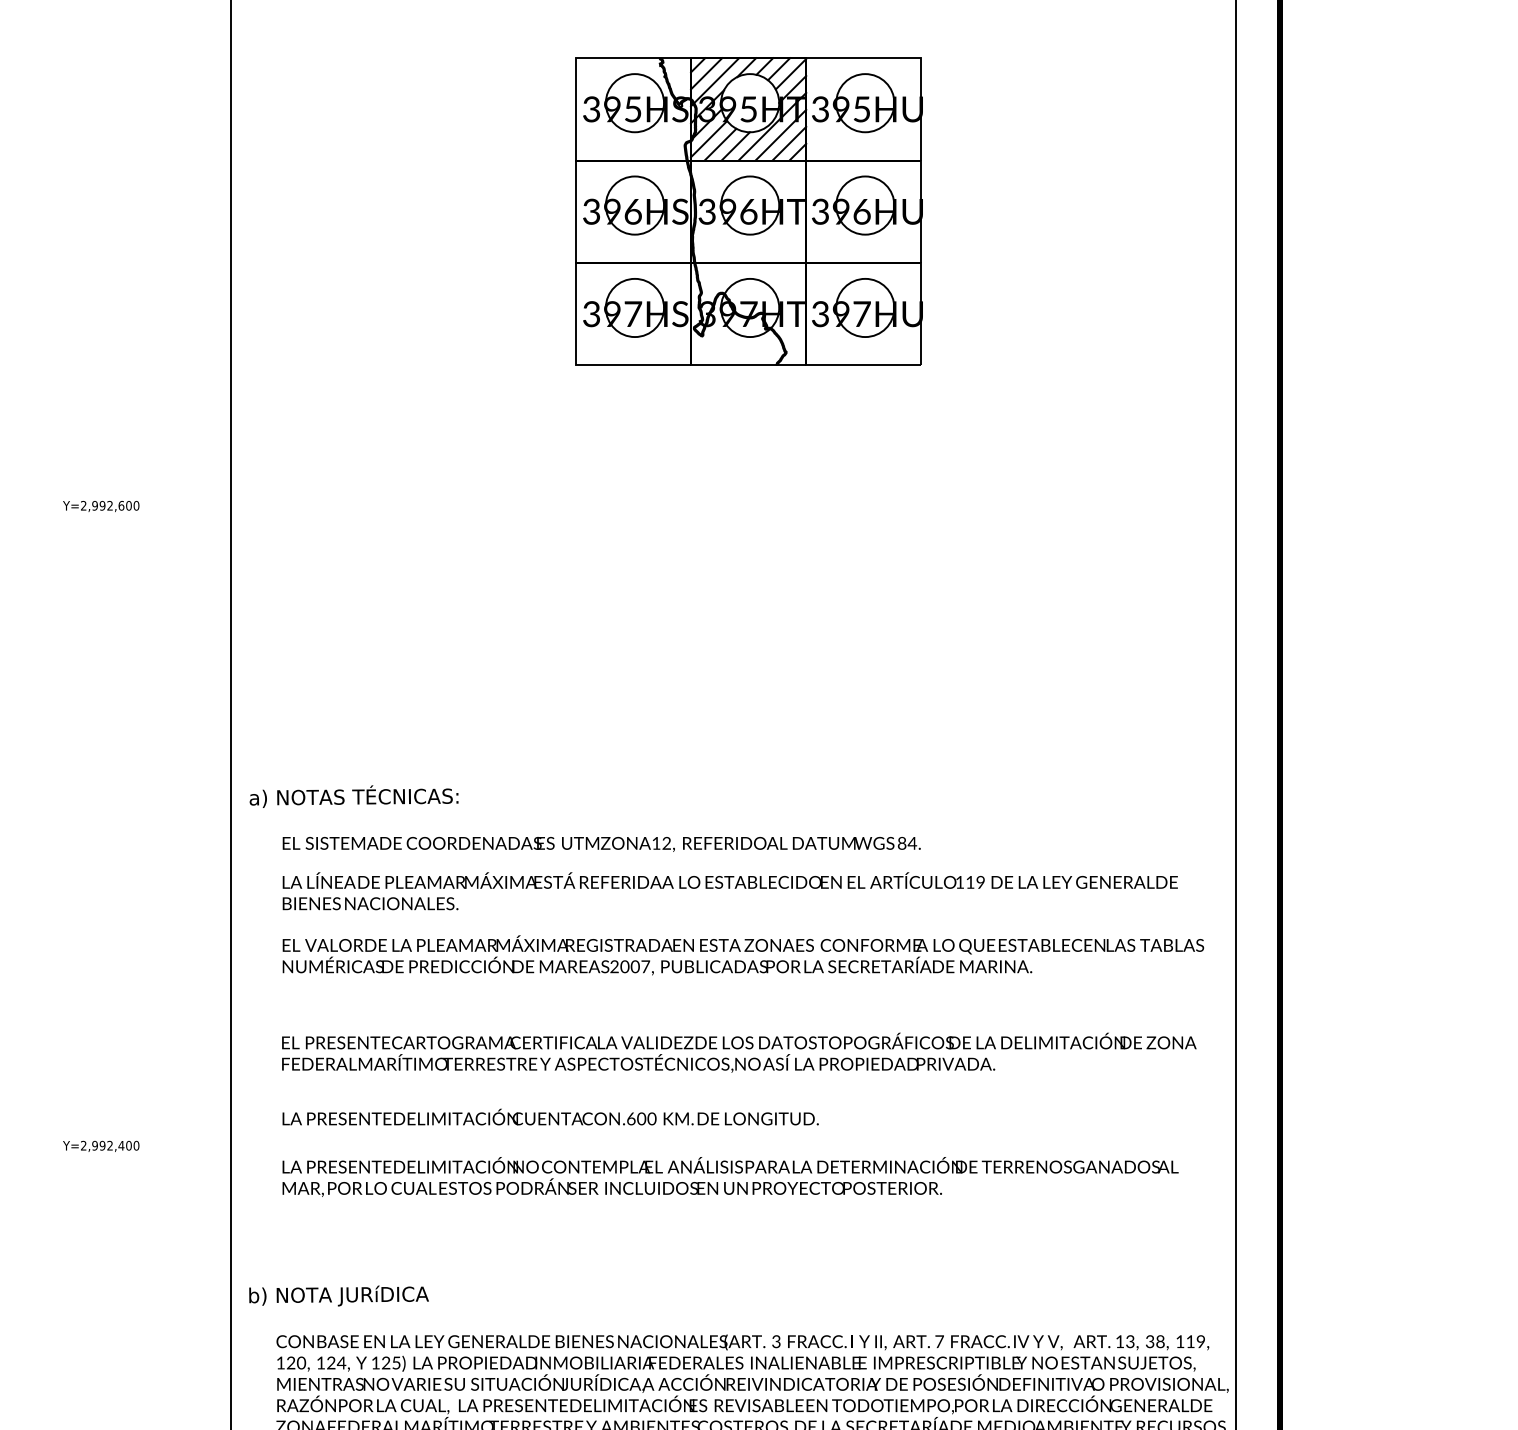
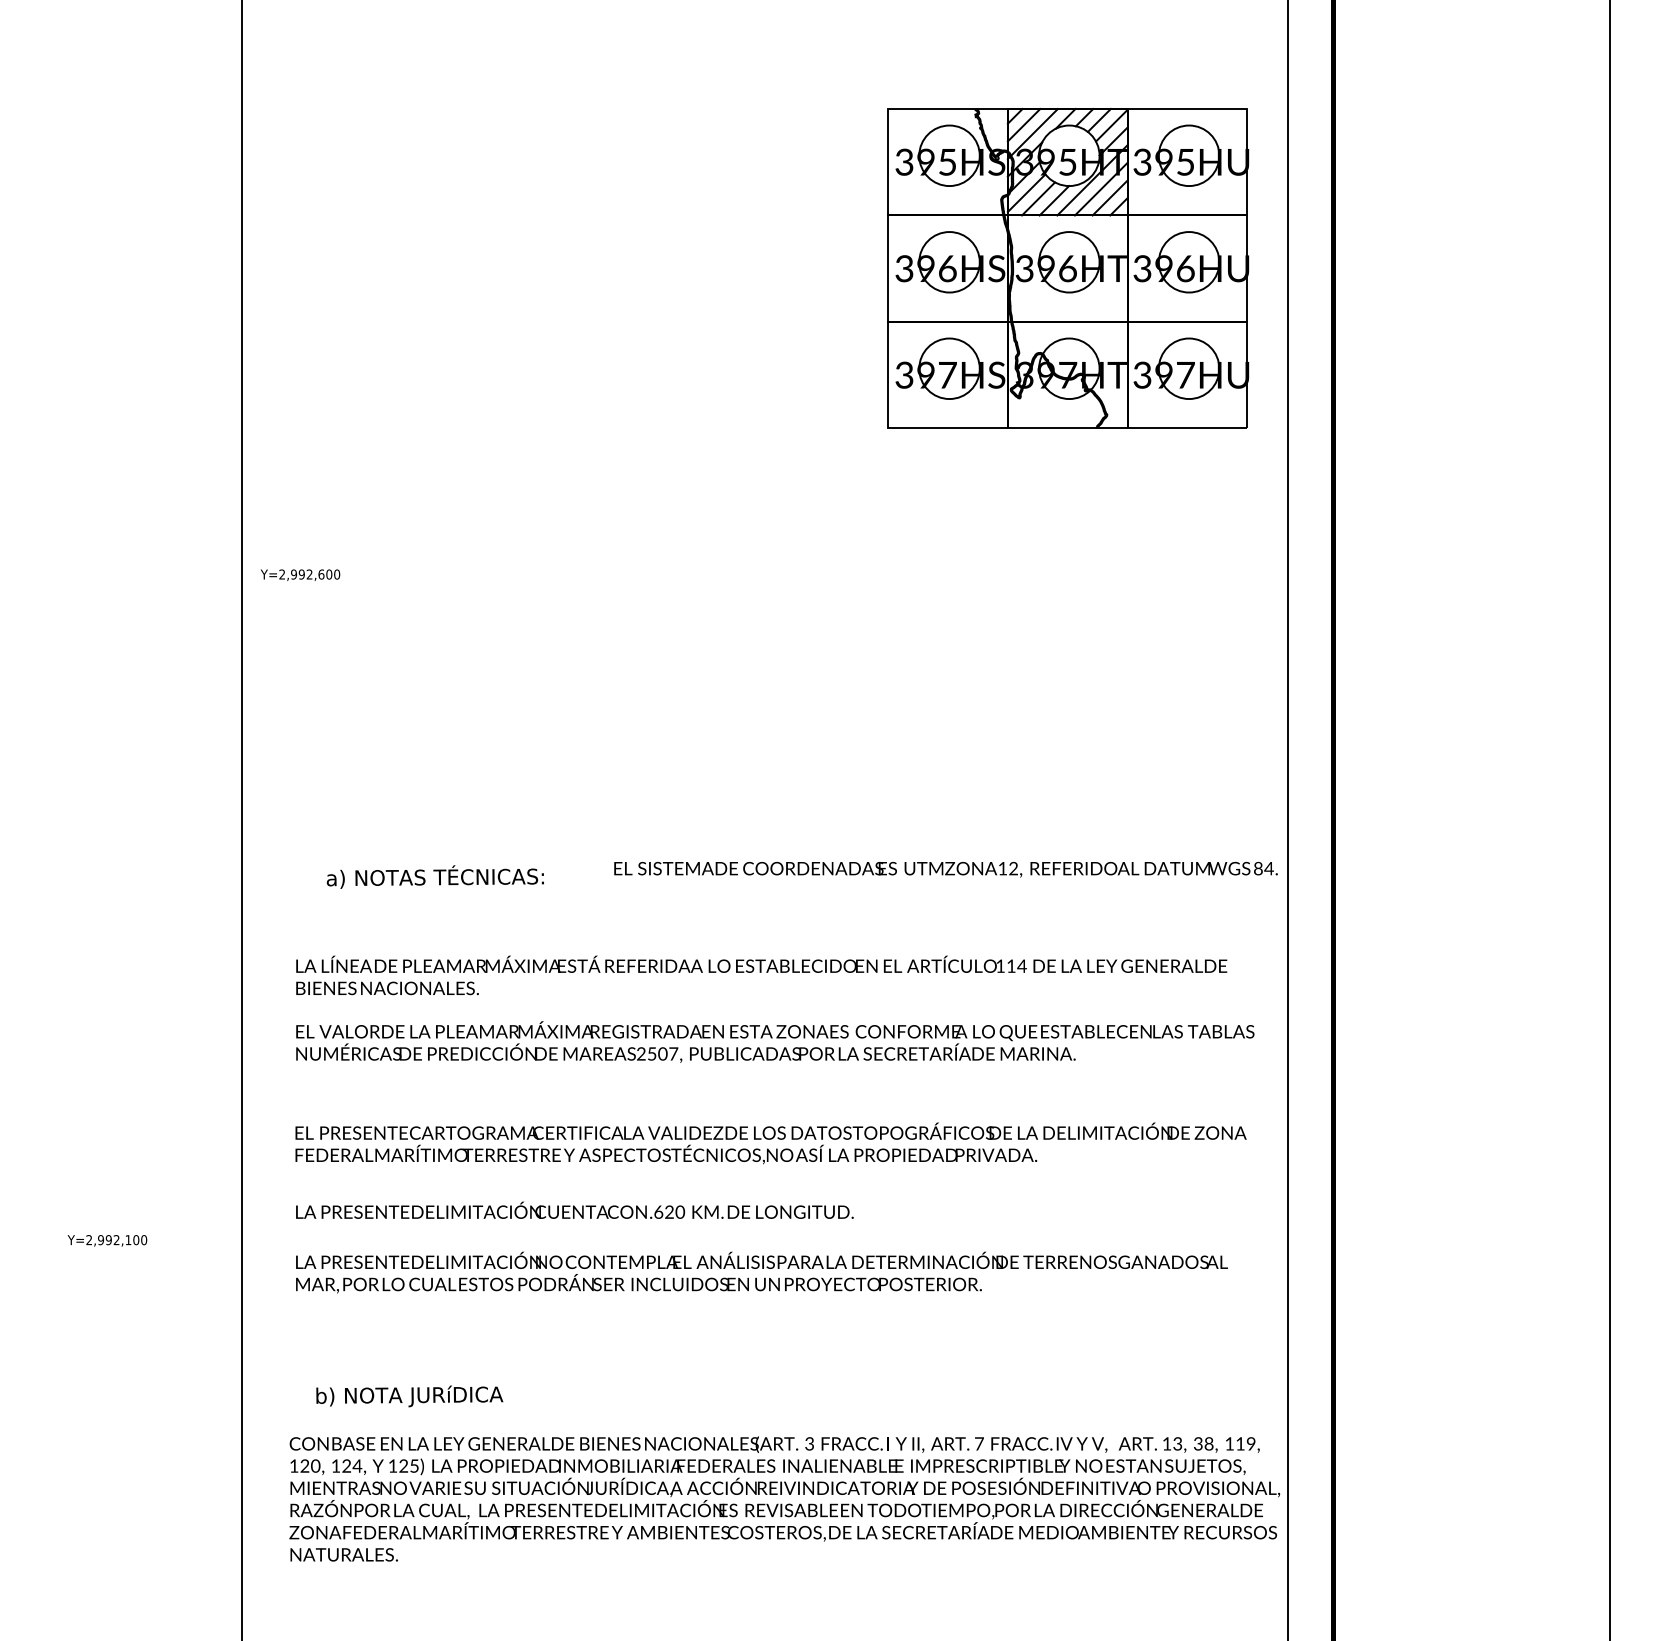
part: (749, 210) -> (1068, 267), moved
text: (101, 506) -> (300, 575), moved
text: (353, 796) -> (434, 876), moved
text: (601, 844) -> (945, 869), moved
text: (980, 881) -> (1021, 965), 119 -> 114
text: (624, 966) -> (651, 1053), 2007, -> 2507,
text: (641, 1119) -> (669, 1212), .600 -> .620
text: (121, 1146) -> (128, 1240), Y=2,992,400 -> Y=2,992,100
text: (338, 1296) -> (409, 1396), moved

